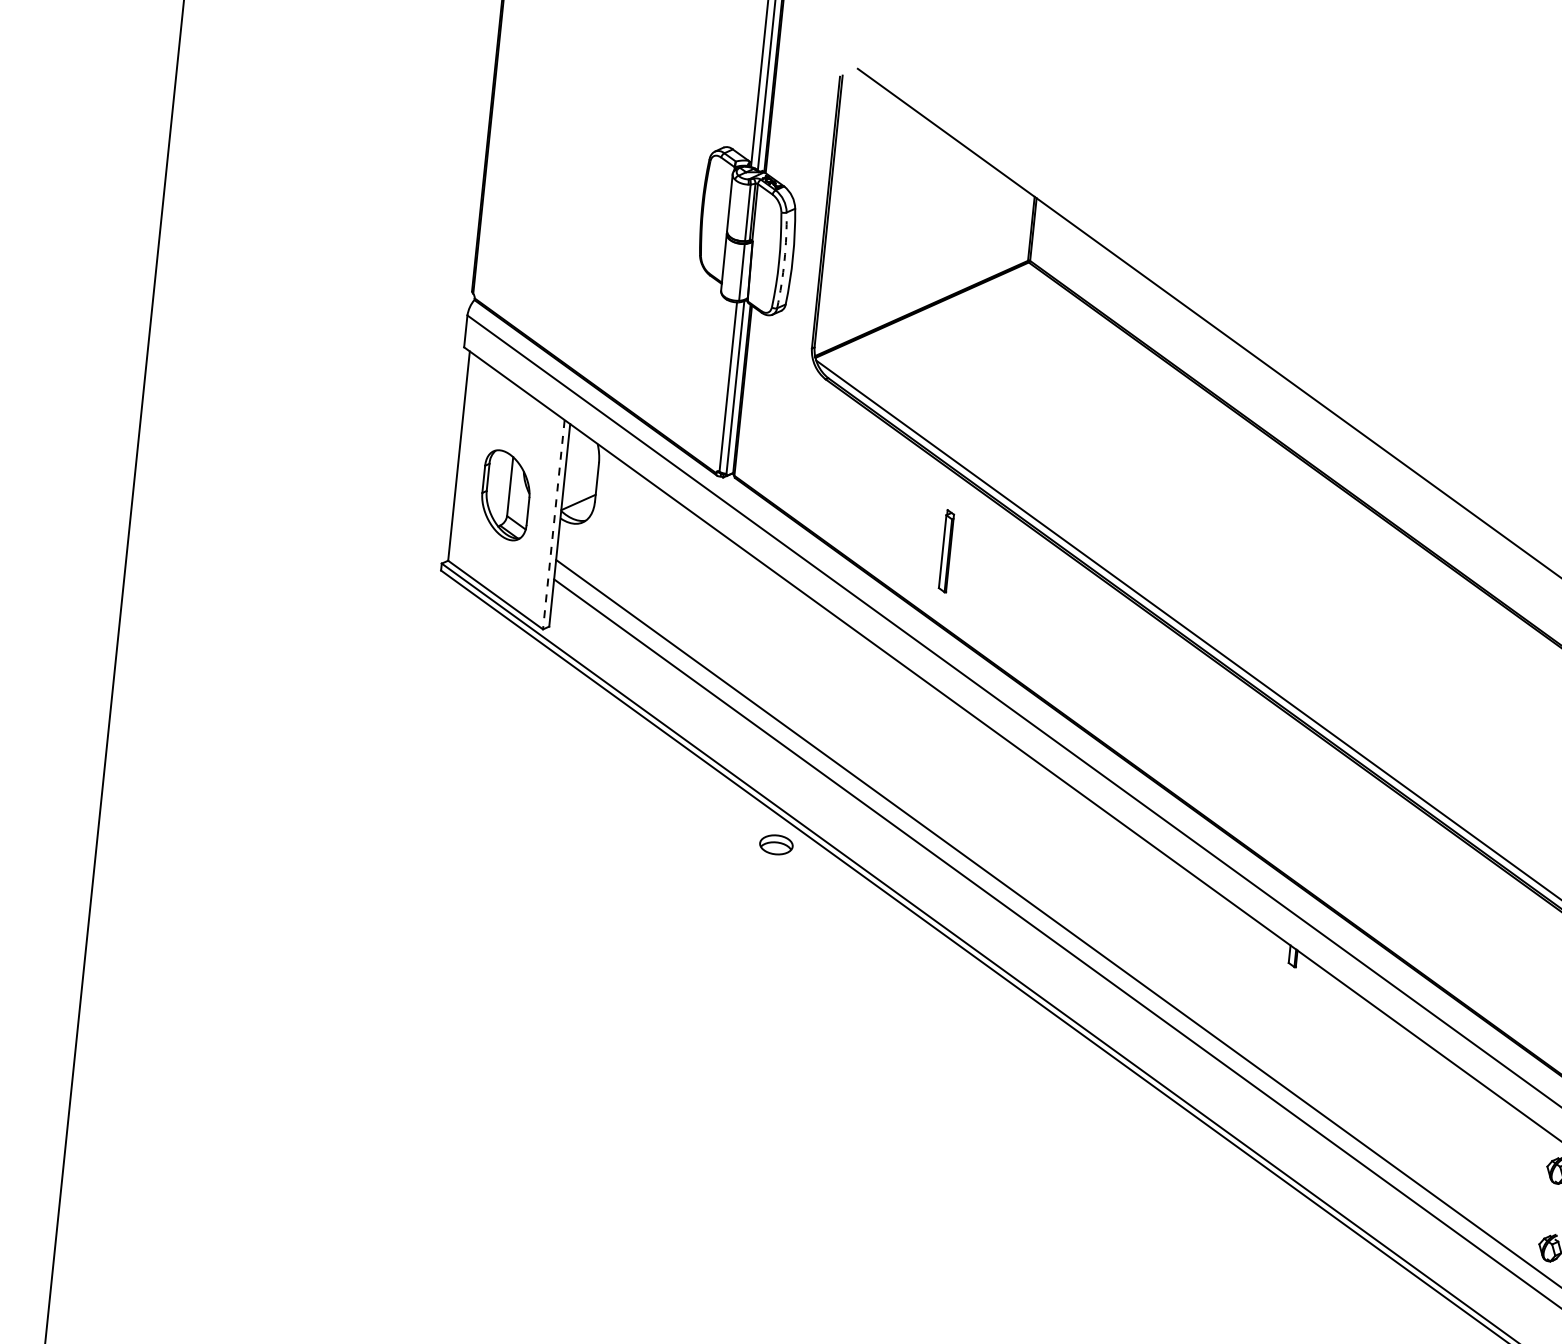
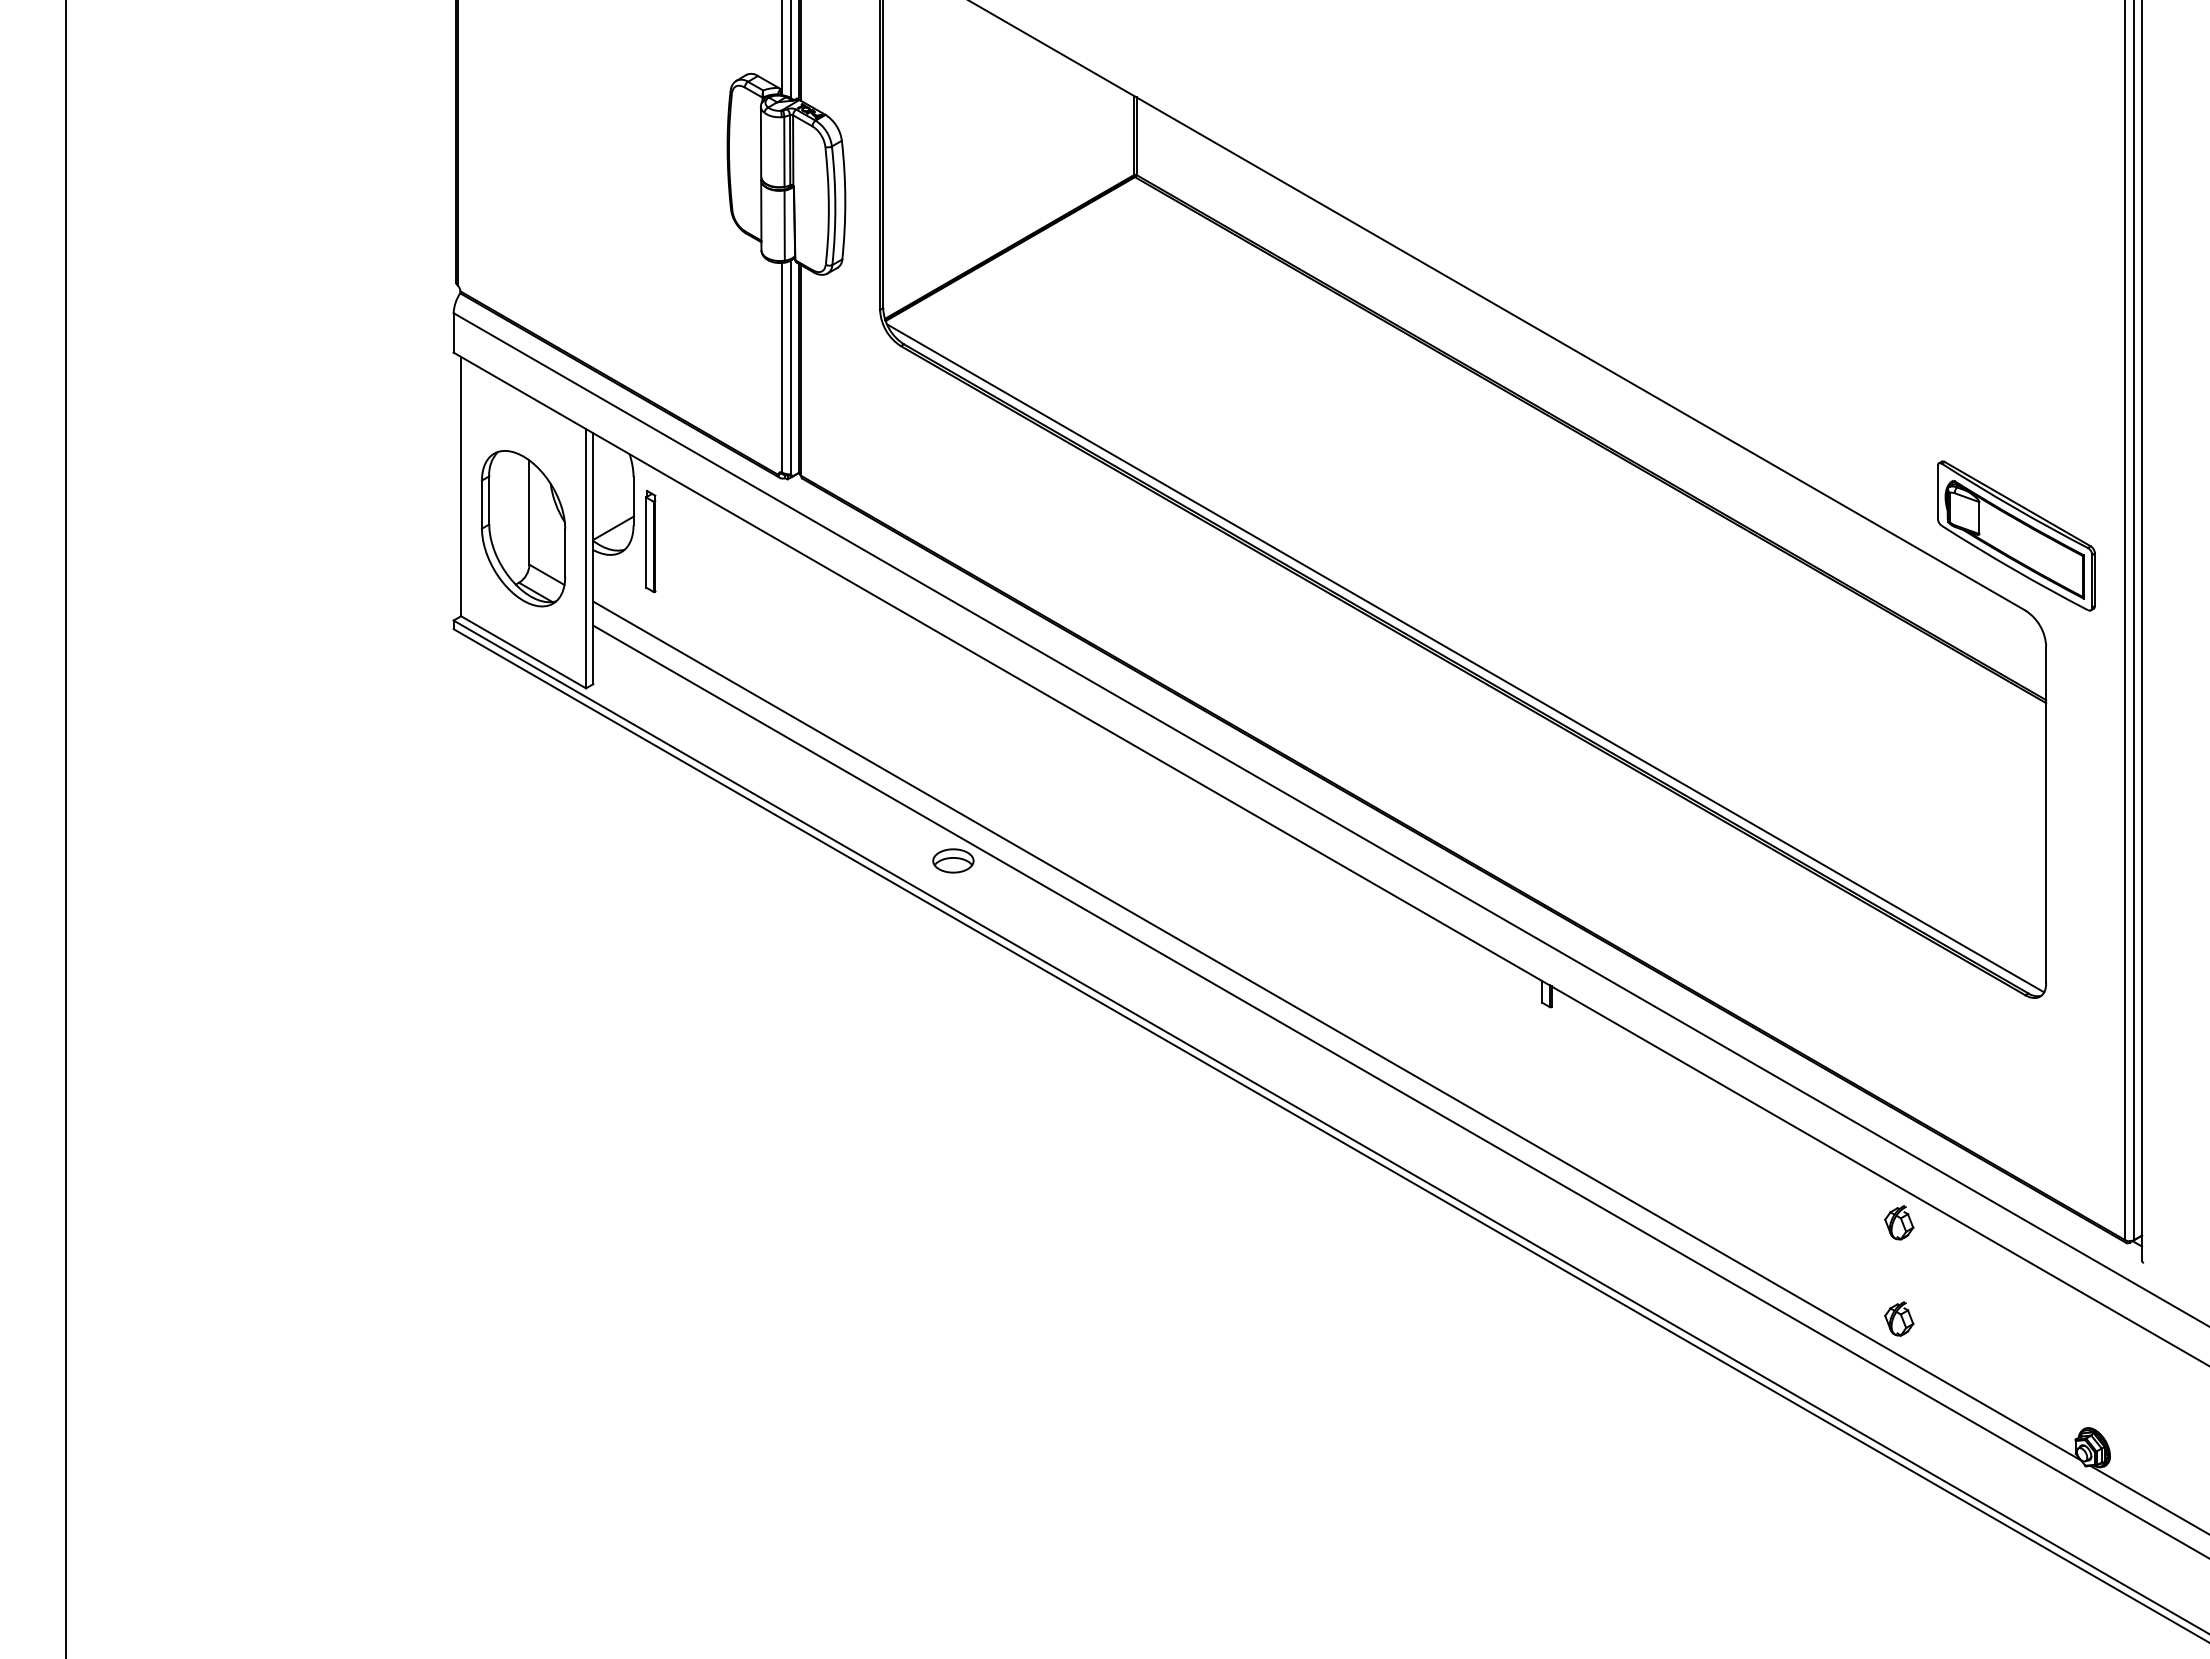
arc: (784, 260) -> (835, 205), dashed -> solid
part: (505, 495) -> (523, 528), size x1.43
line: (554, 524) -> (586, 558), dashed -> solid
part: (946, 550) -> (650, 540), moved
part: (776, 844) -> (953, 860), moved

